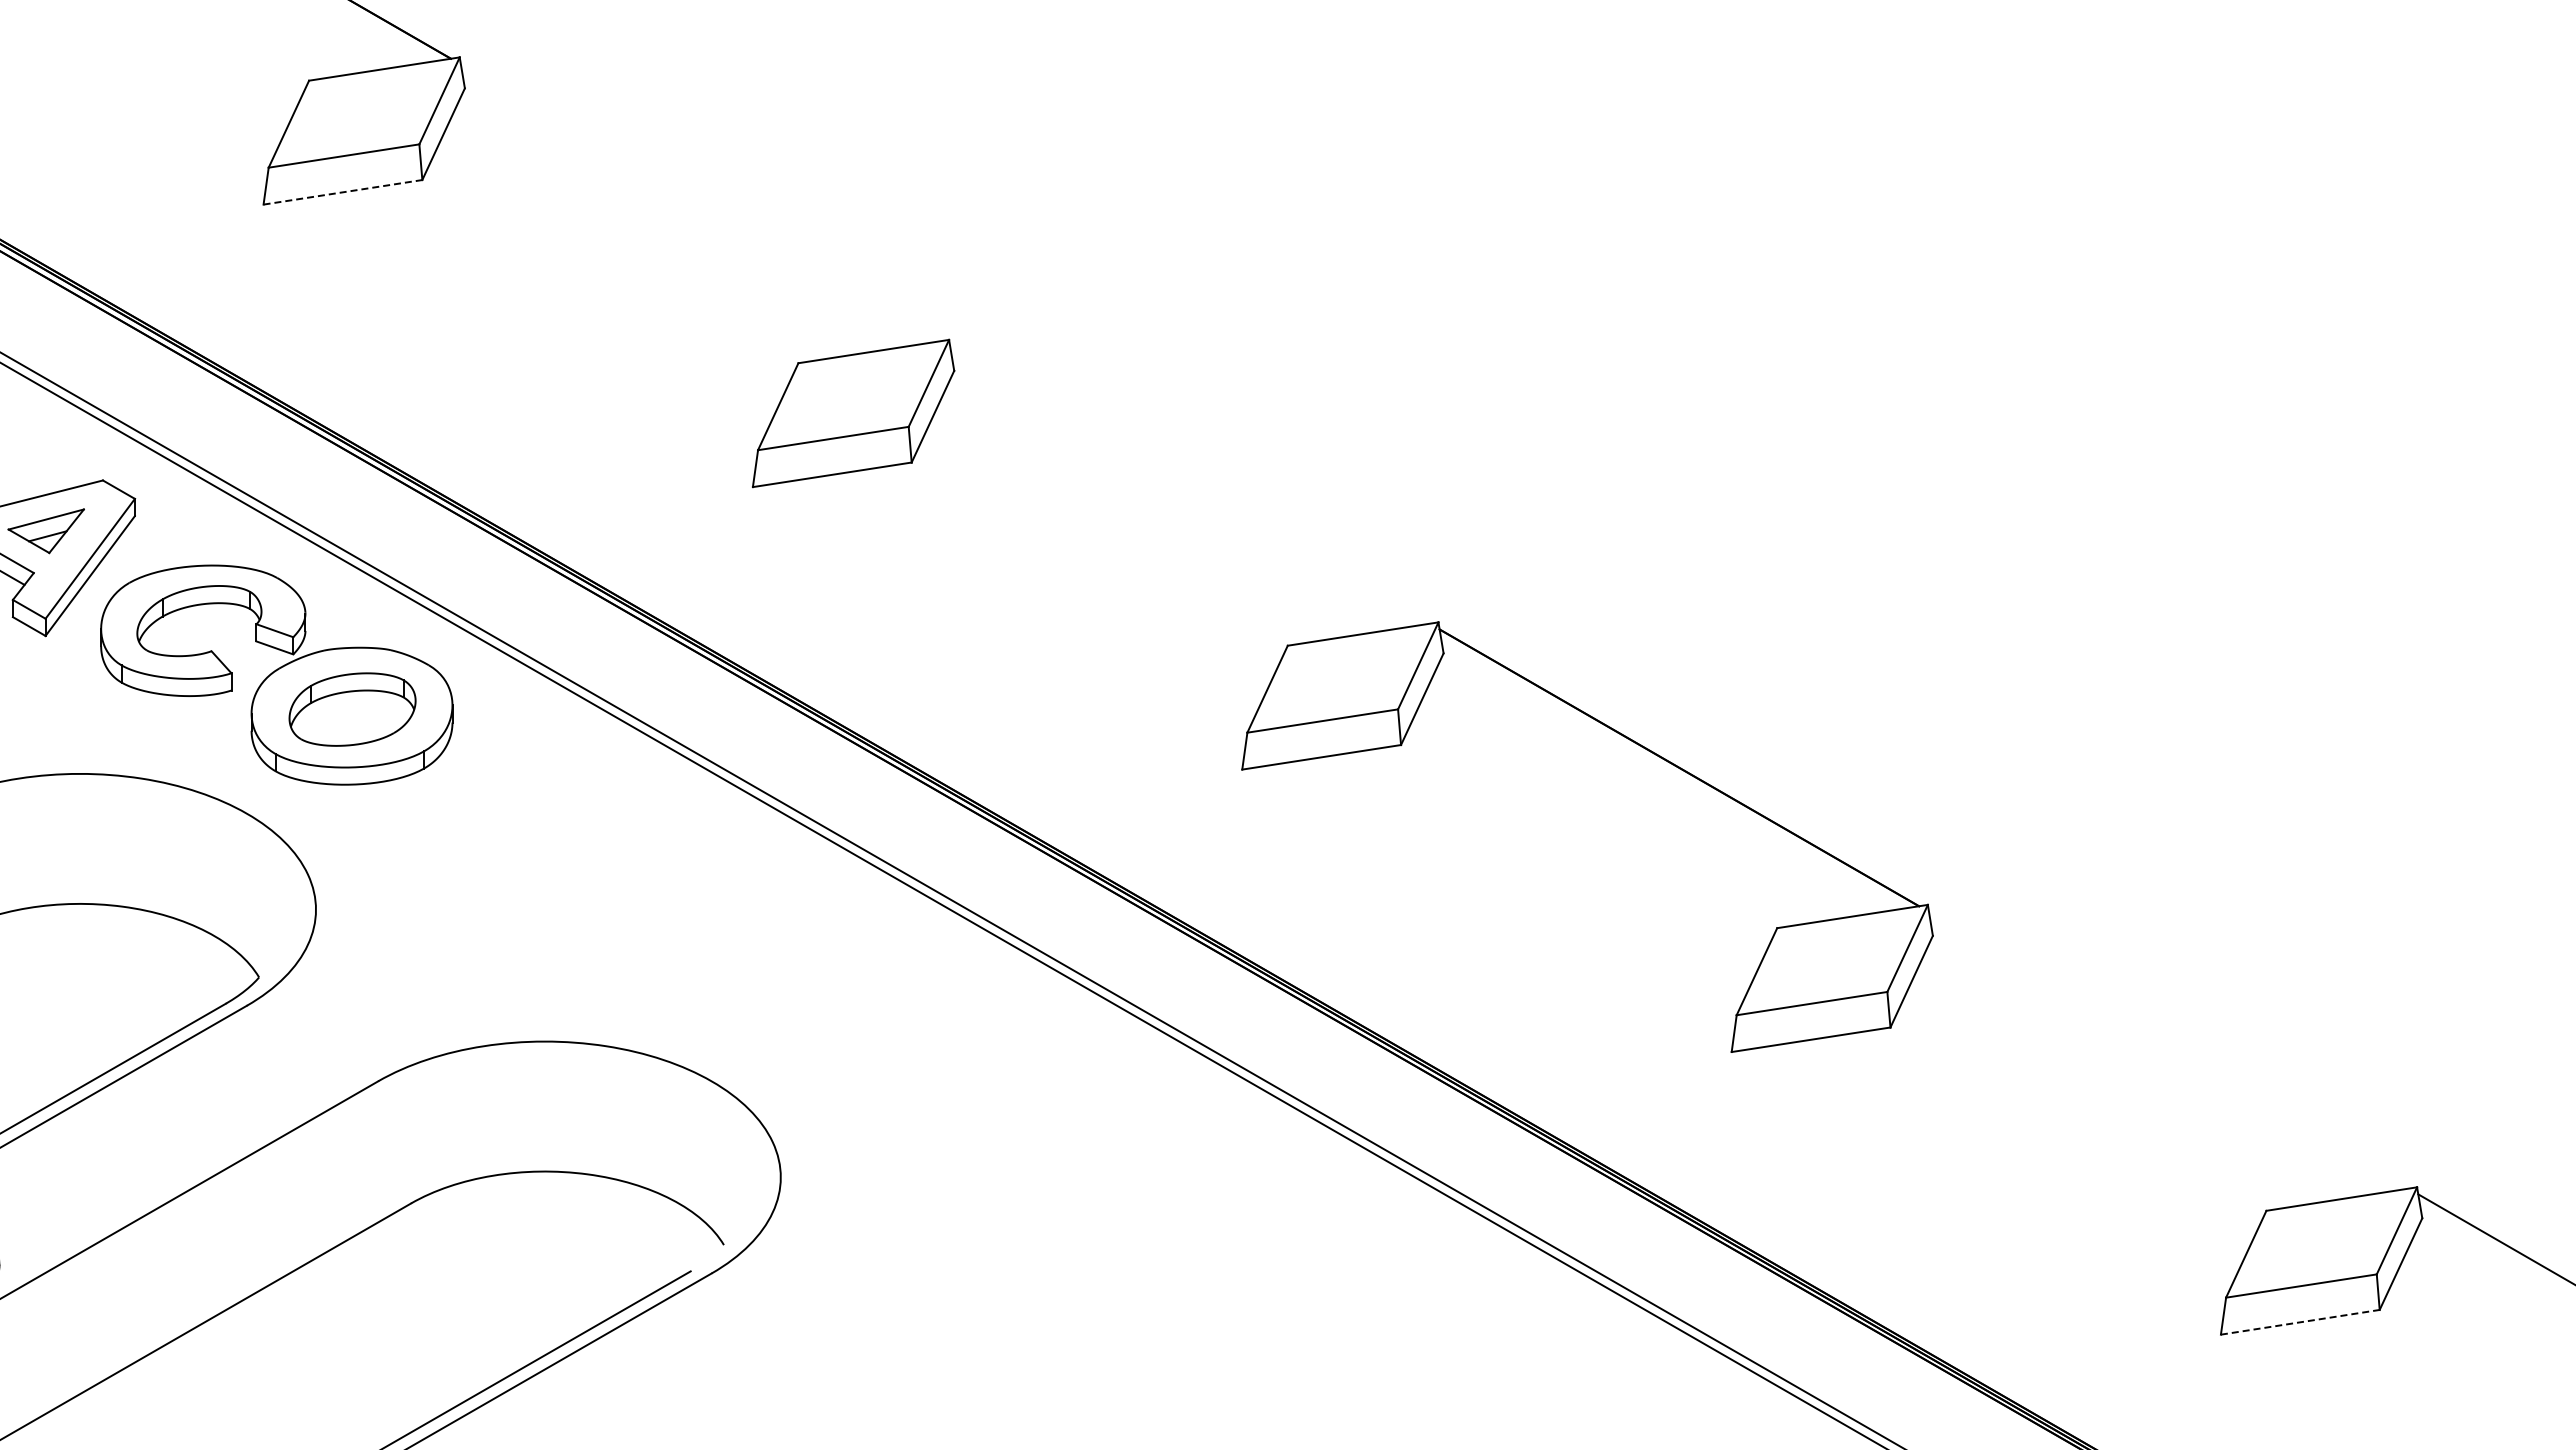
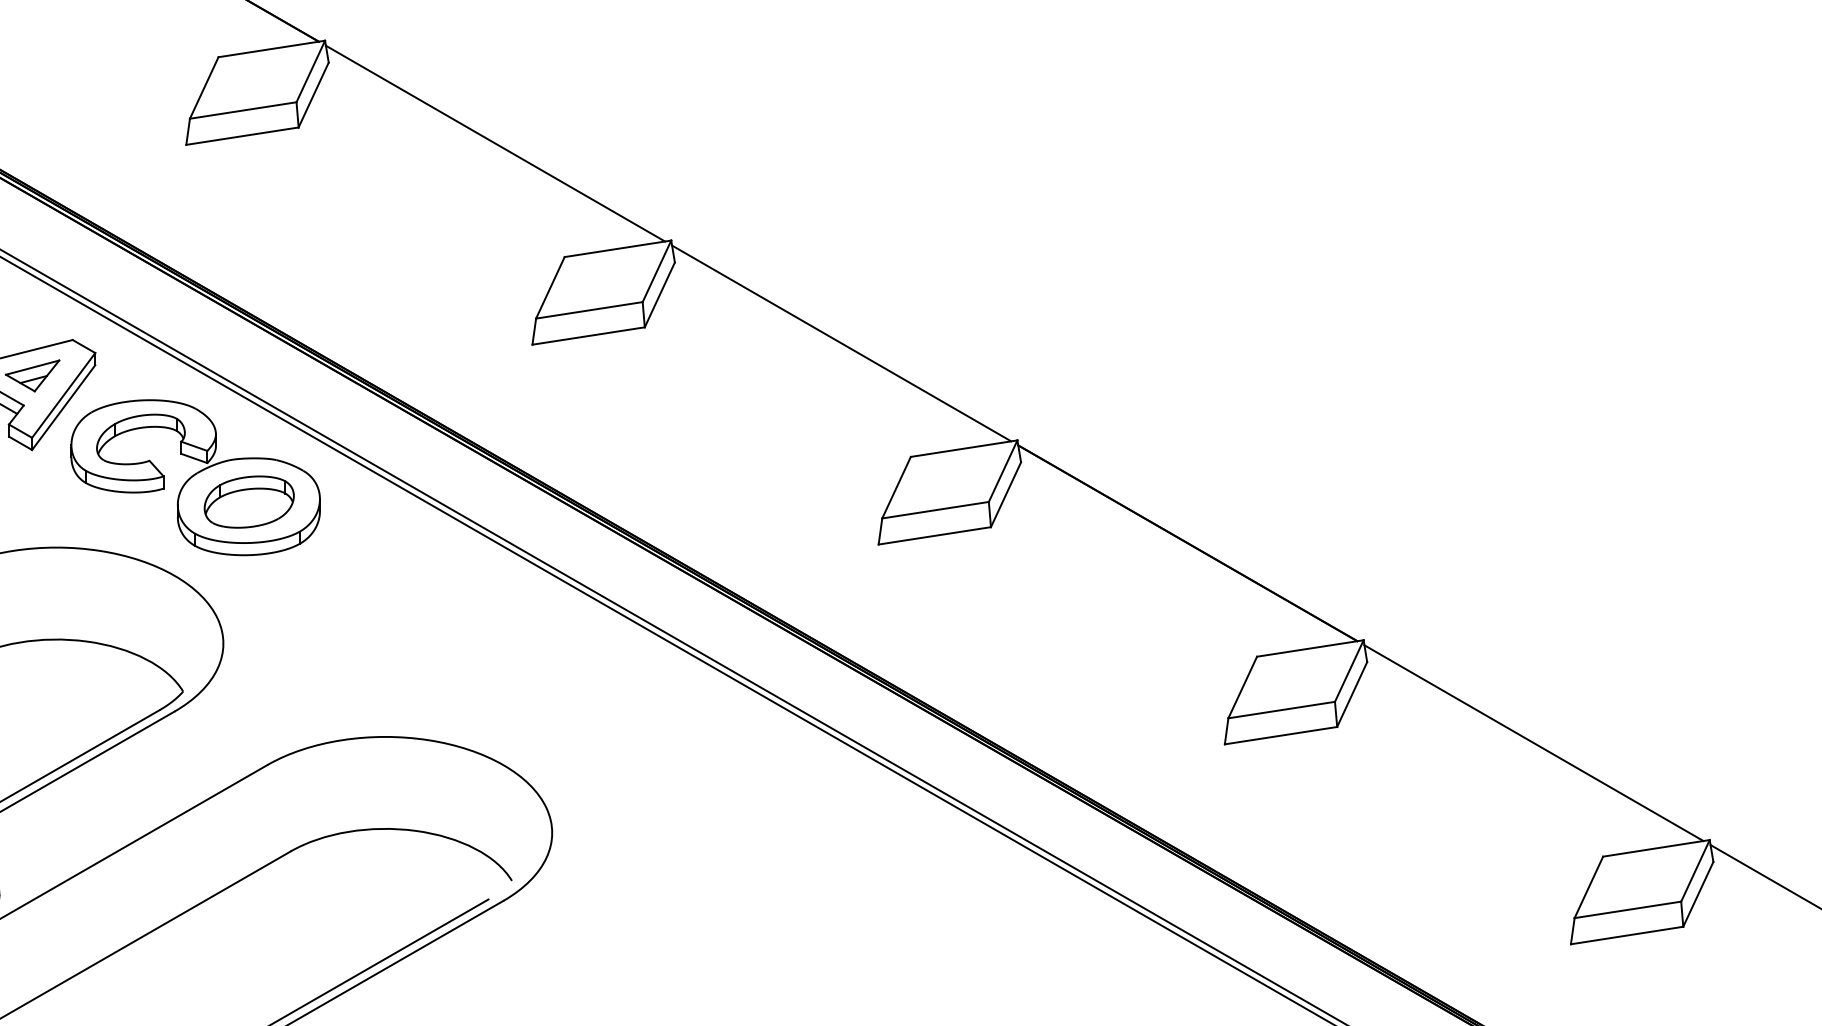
line: (343, 192) -> (242, 136), dashed -> solid
line: (700, 202) -> (495, 143), added
line: (1189, 484) -> (841, 342), added
line: (2168, 1049) -> (1533, 742), added
line: (2300, 1322) -> (1627, 935), dashed -> solid

